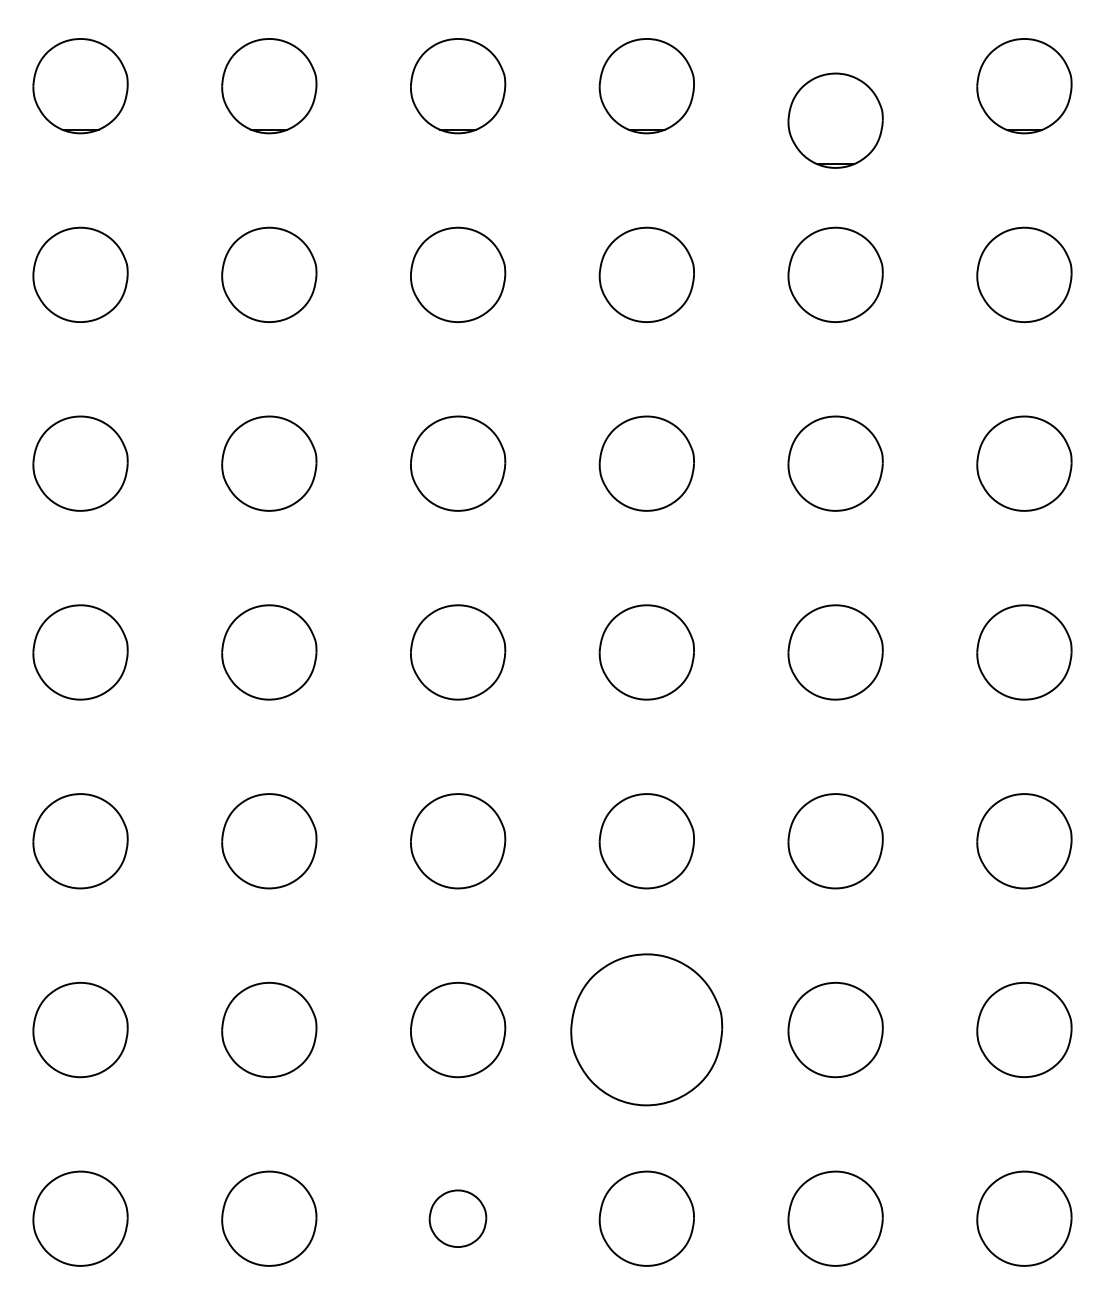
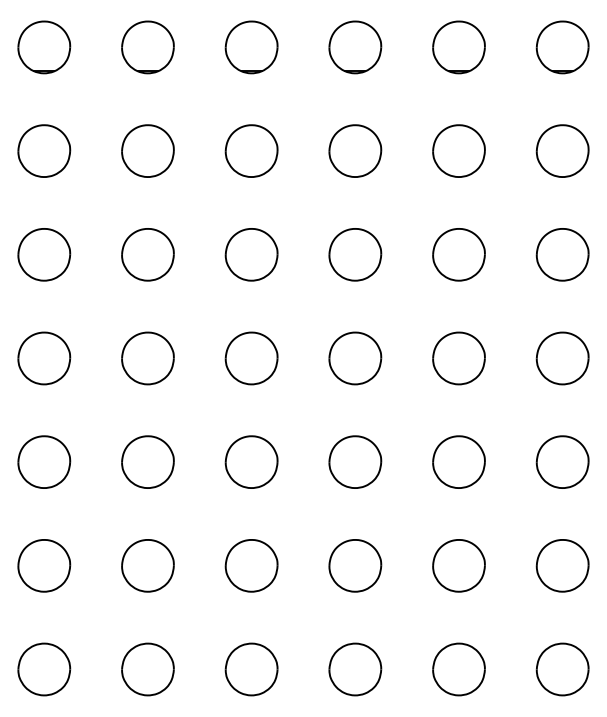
part: (834, 120) -> (458, 47), moved
part: (647, 1029) -> (355, 565), size x0.62
part: (457, 1218) -> (251, 669), size x1.67

